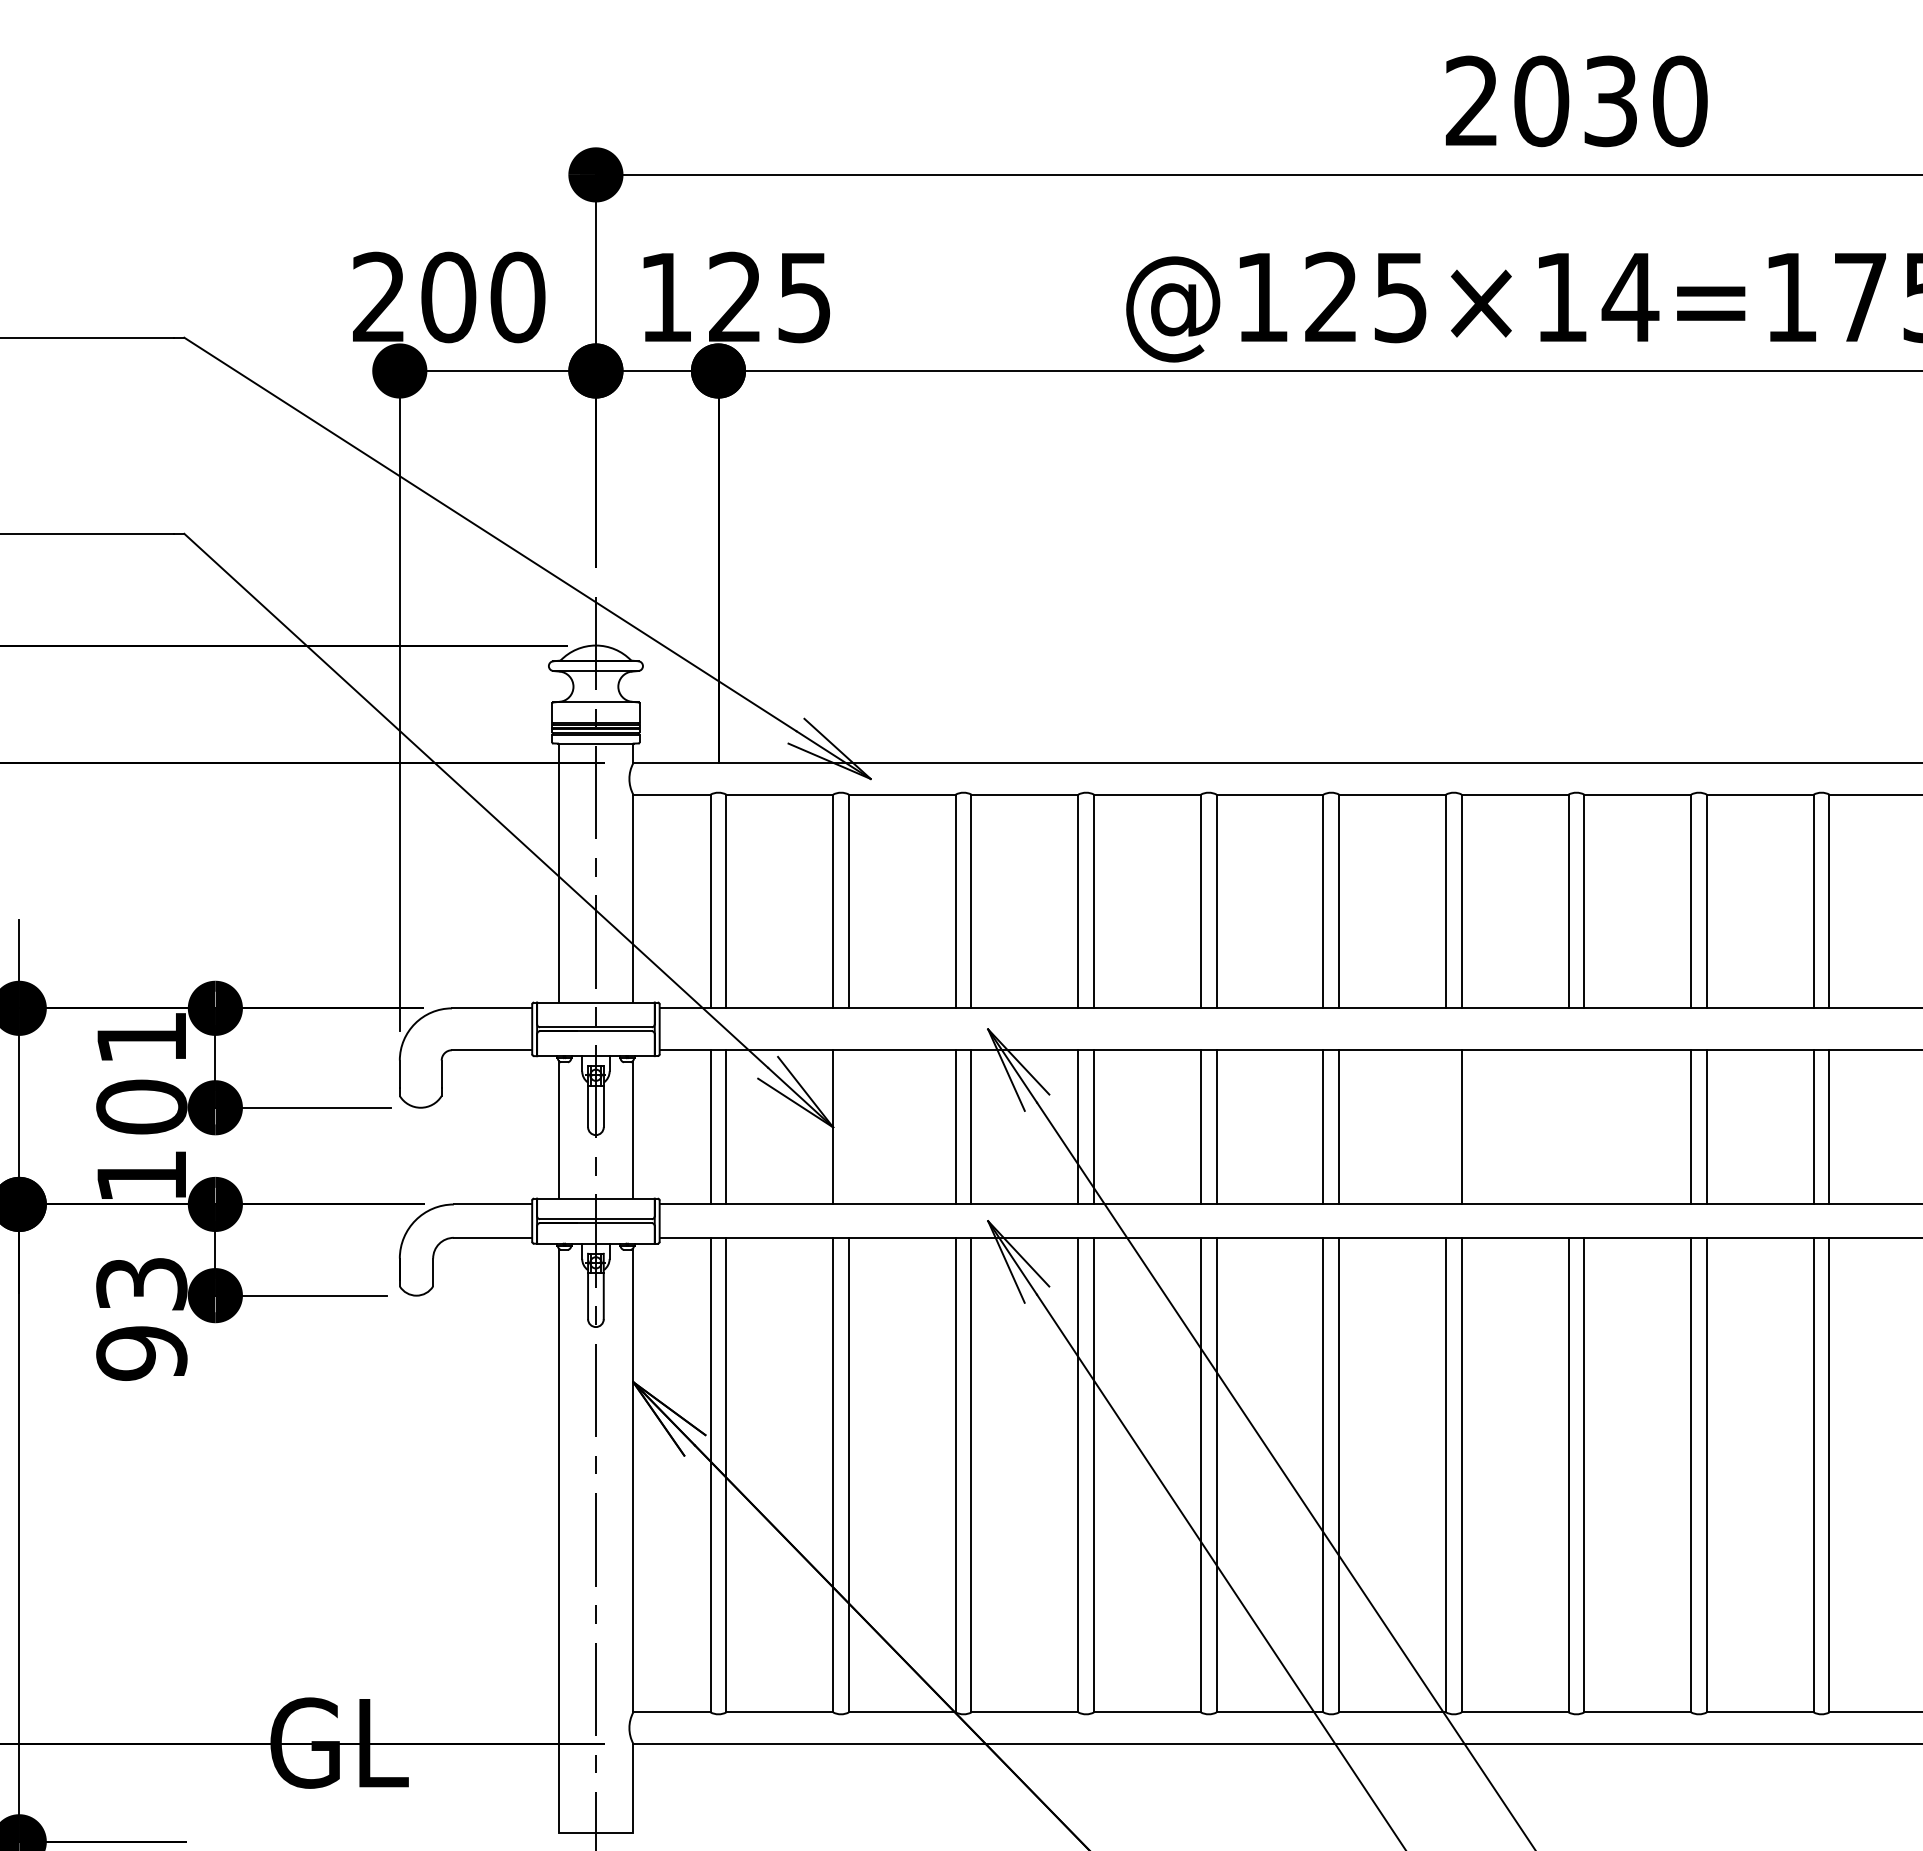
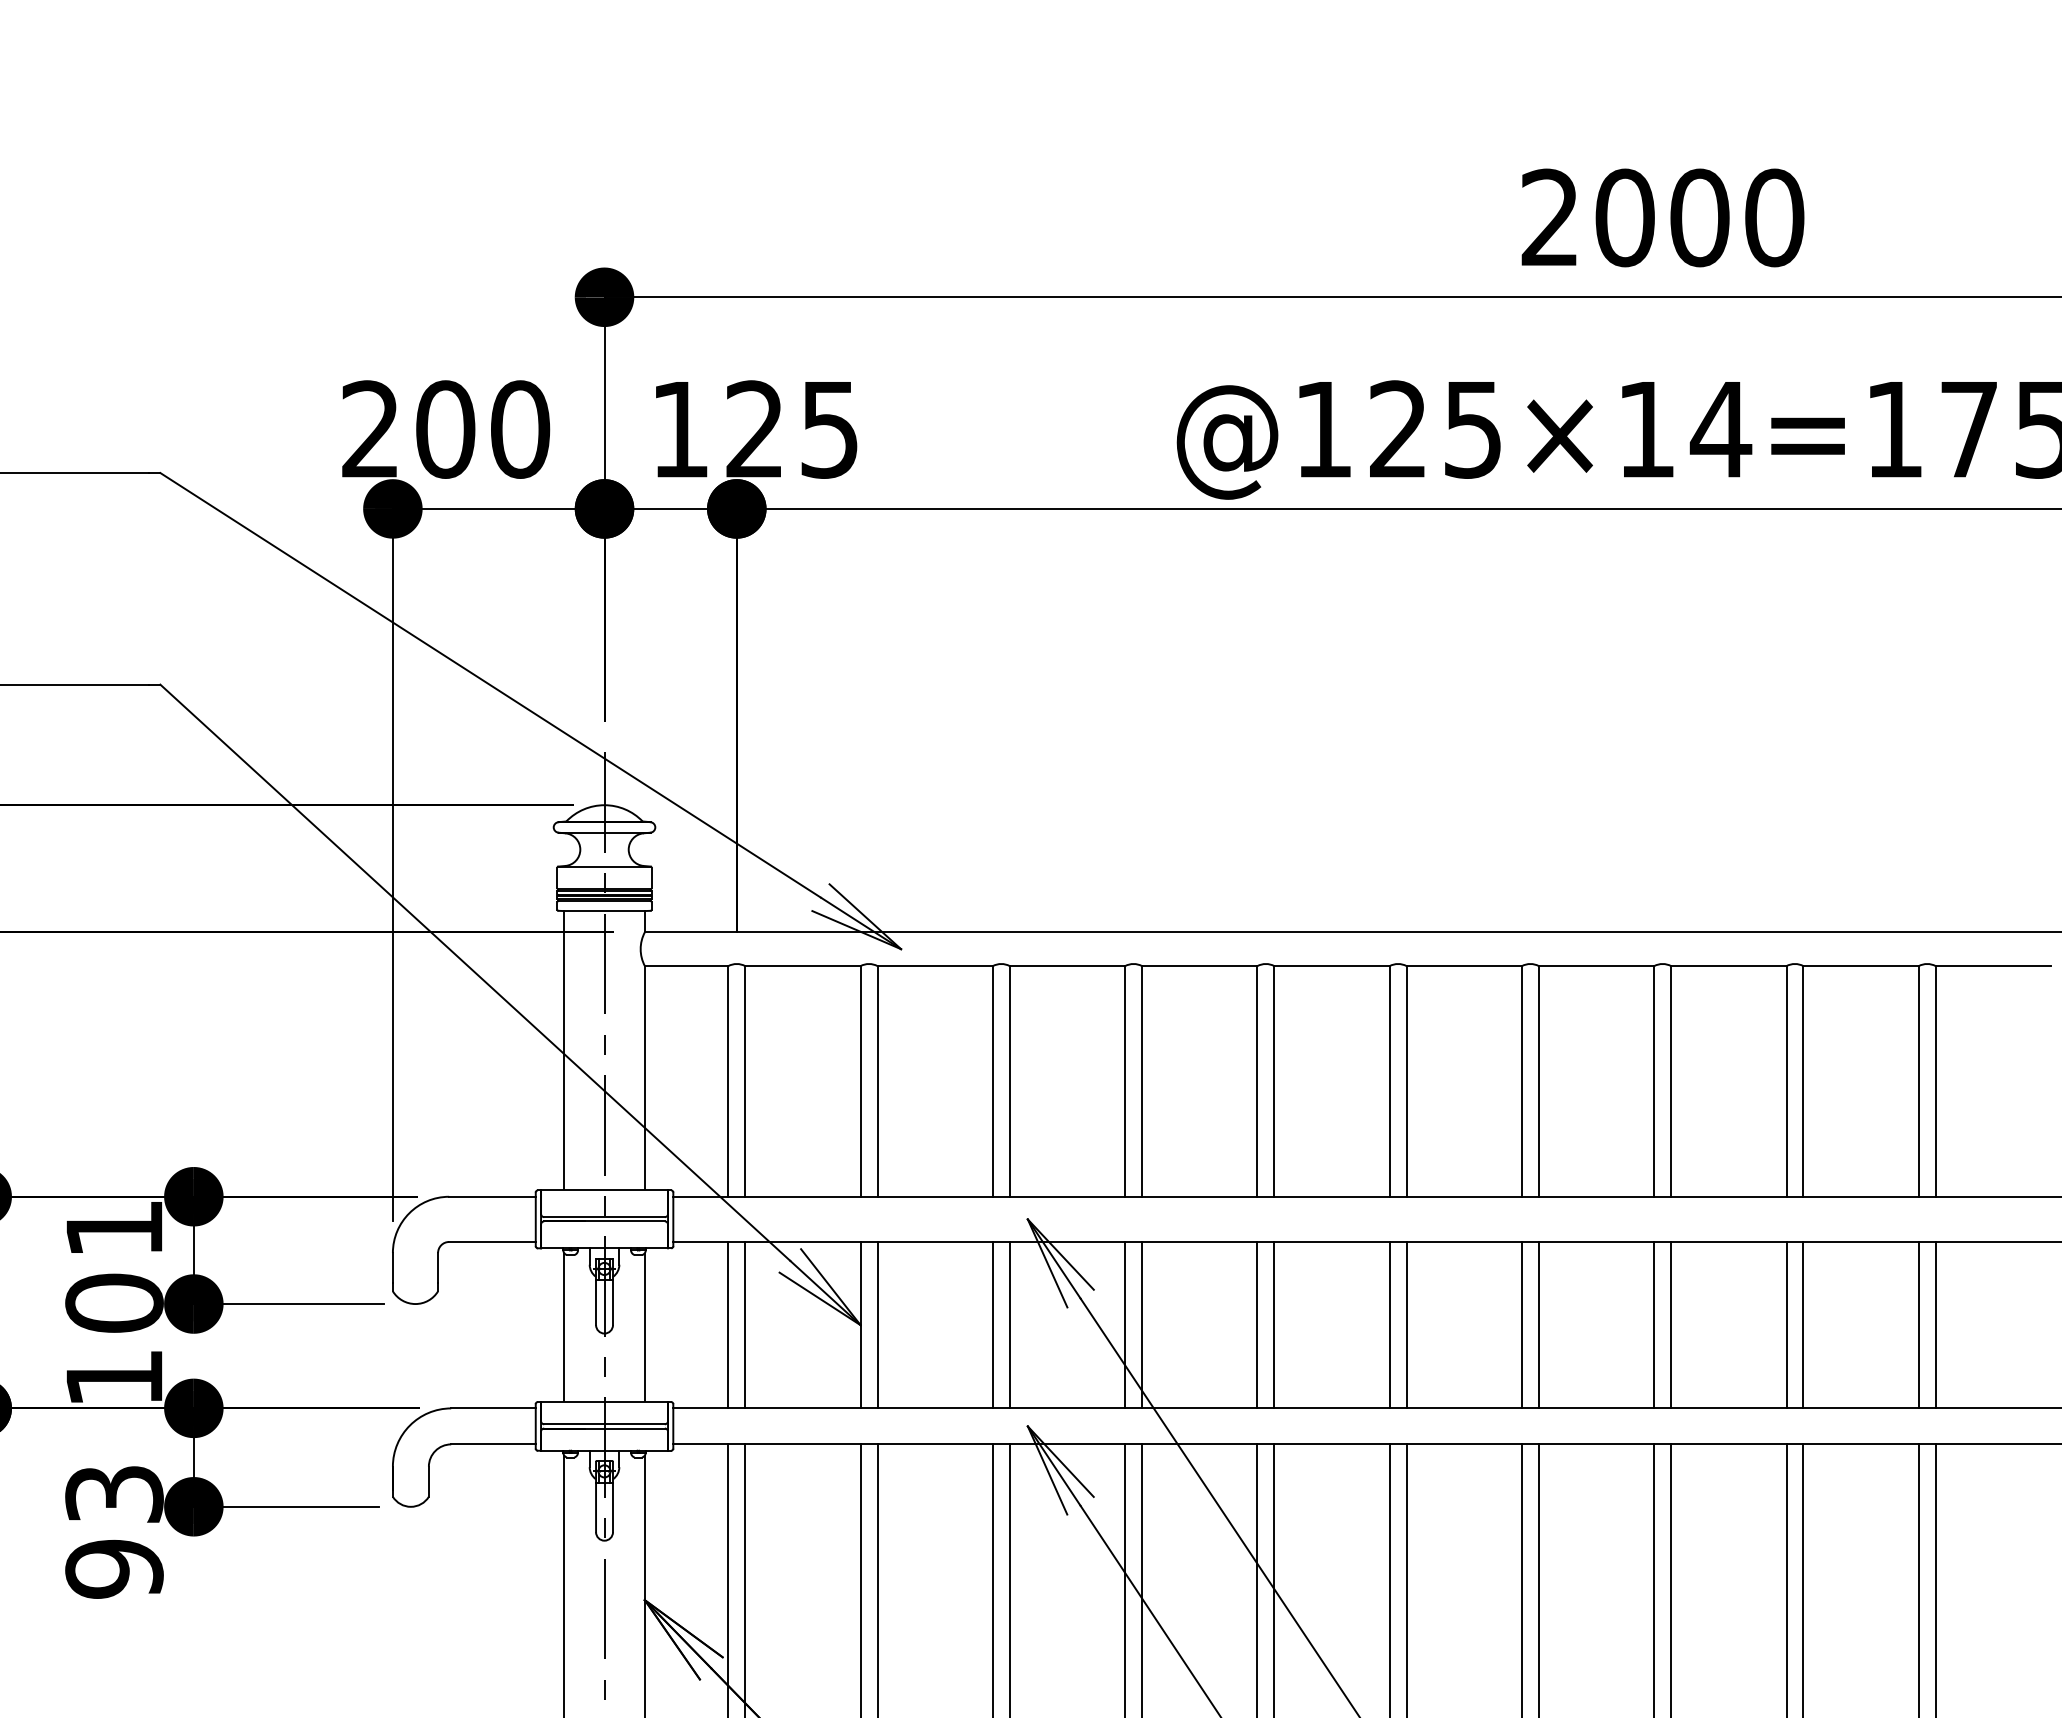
text: (1610, 101) -> (1699, 218), 2030 -> 2000
line: (848, 1127) -> (877, 1325), added
line: (1446, 1127) -> (1522, 1325), added
line: (1568, 1127) -> (1654, 1325), added
line: (1584, 1127) -> (1671, 1325), added

